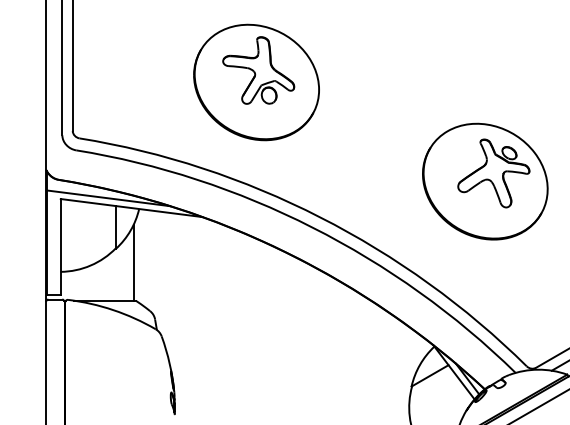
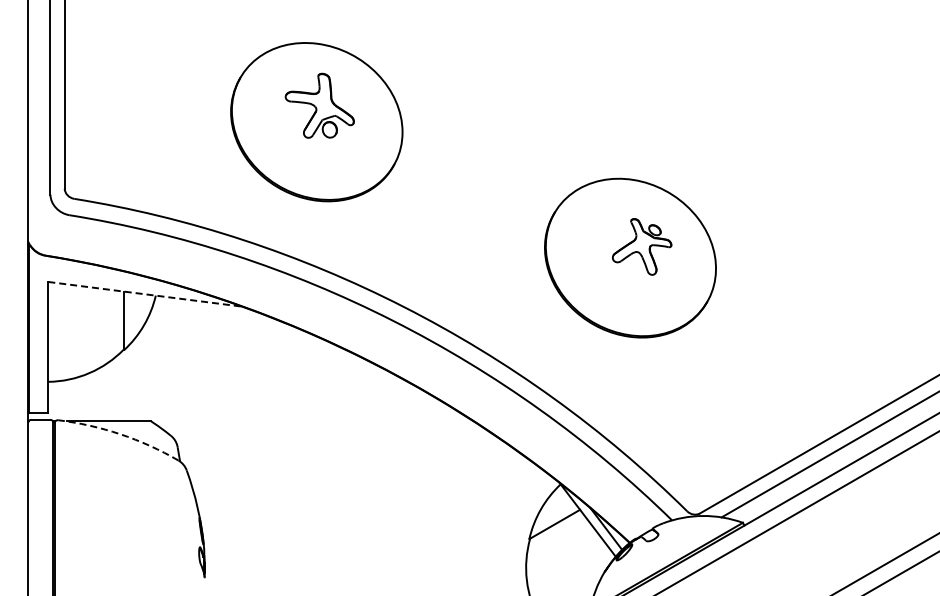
part: (258, 70) -> (319, 105), size x0.7
part: (493, 173) -> (641, 246), size x0.6
line: (108, 197) -> (113, 280), removed
line: (131, 208) -> (145, 294), solid -> dashed
line: (133, 262) -> (148, 369), removed
arc: (113, 310) -> (120, 434), solid -> dashed

